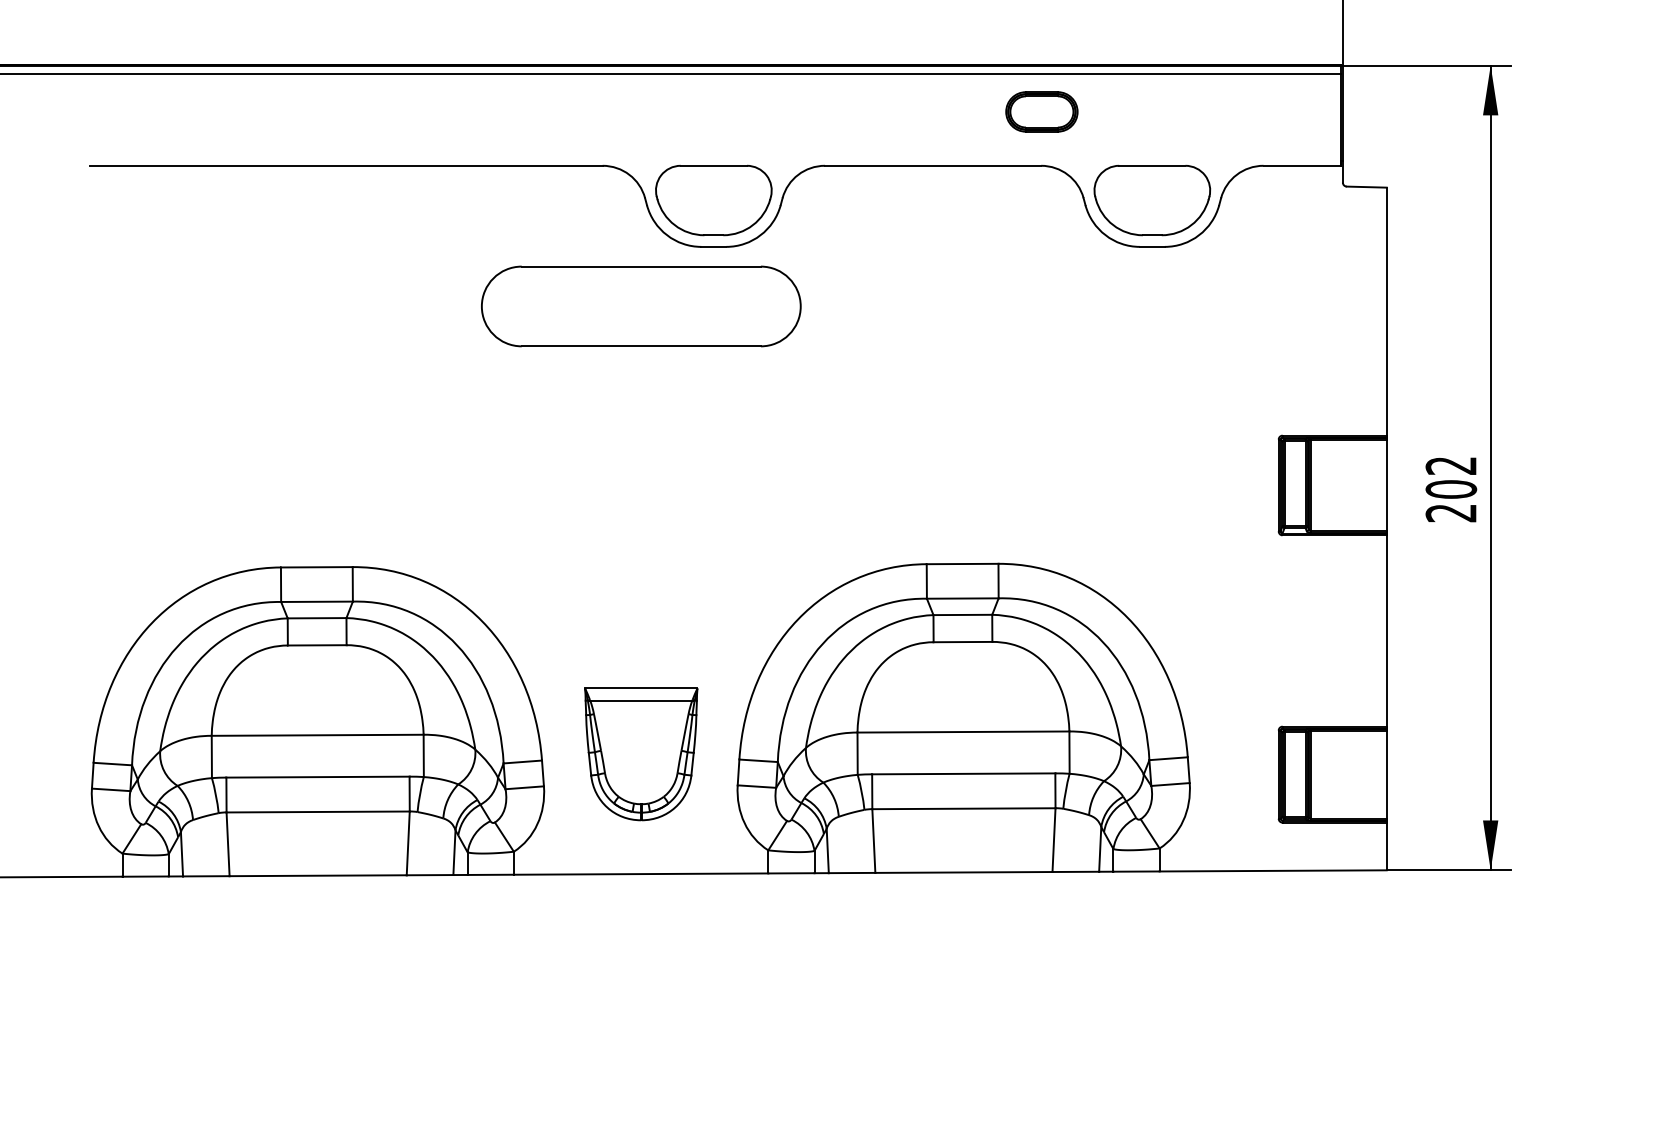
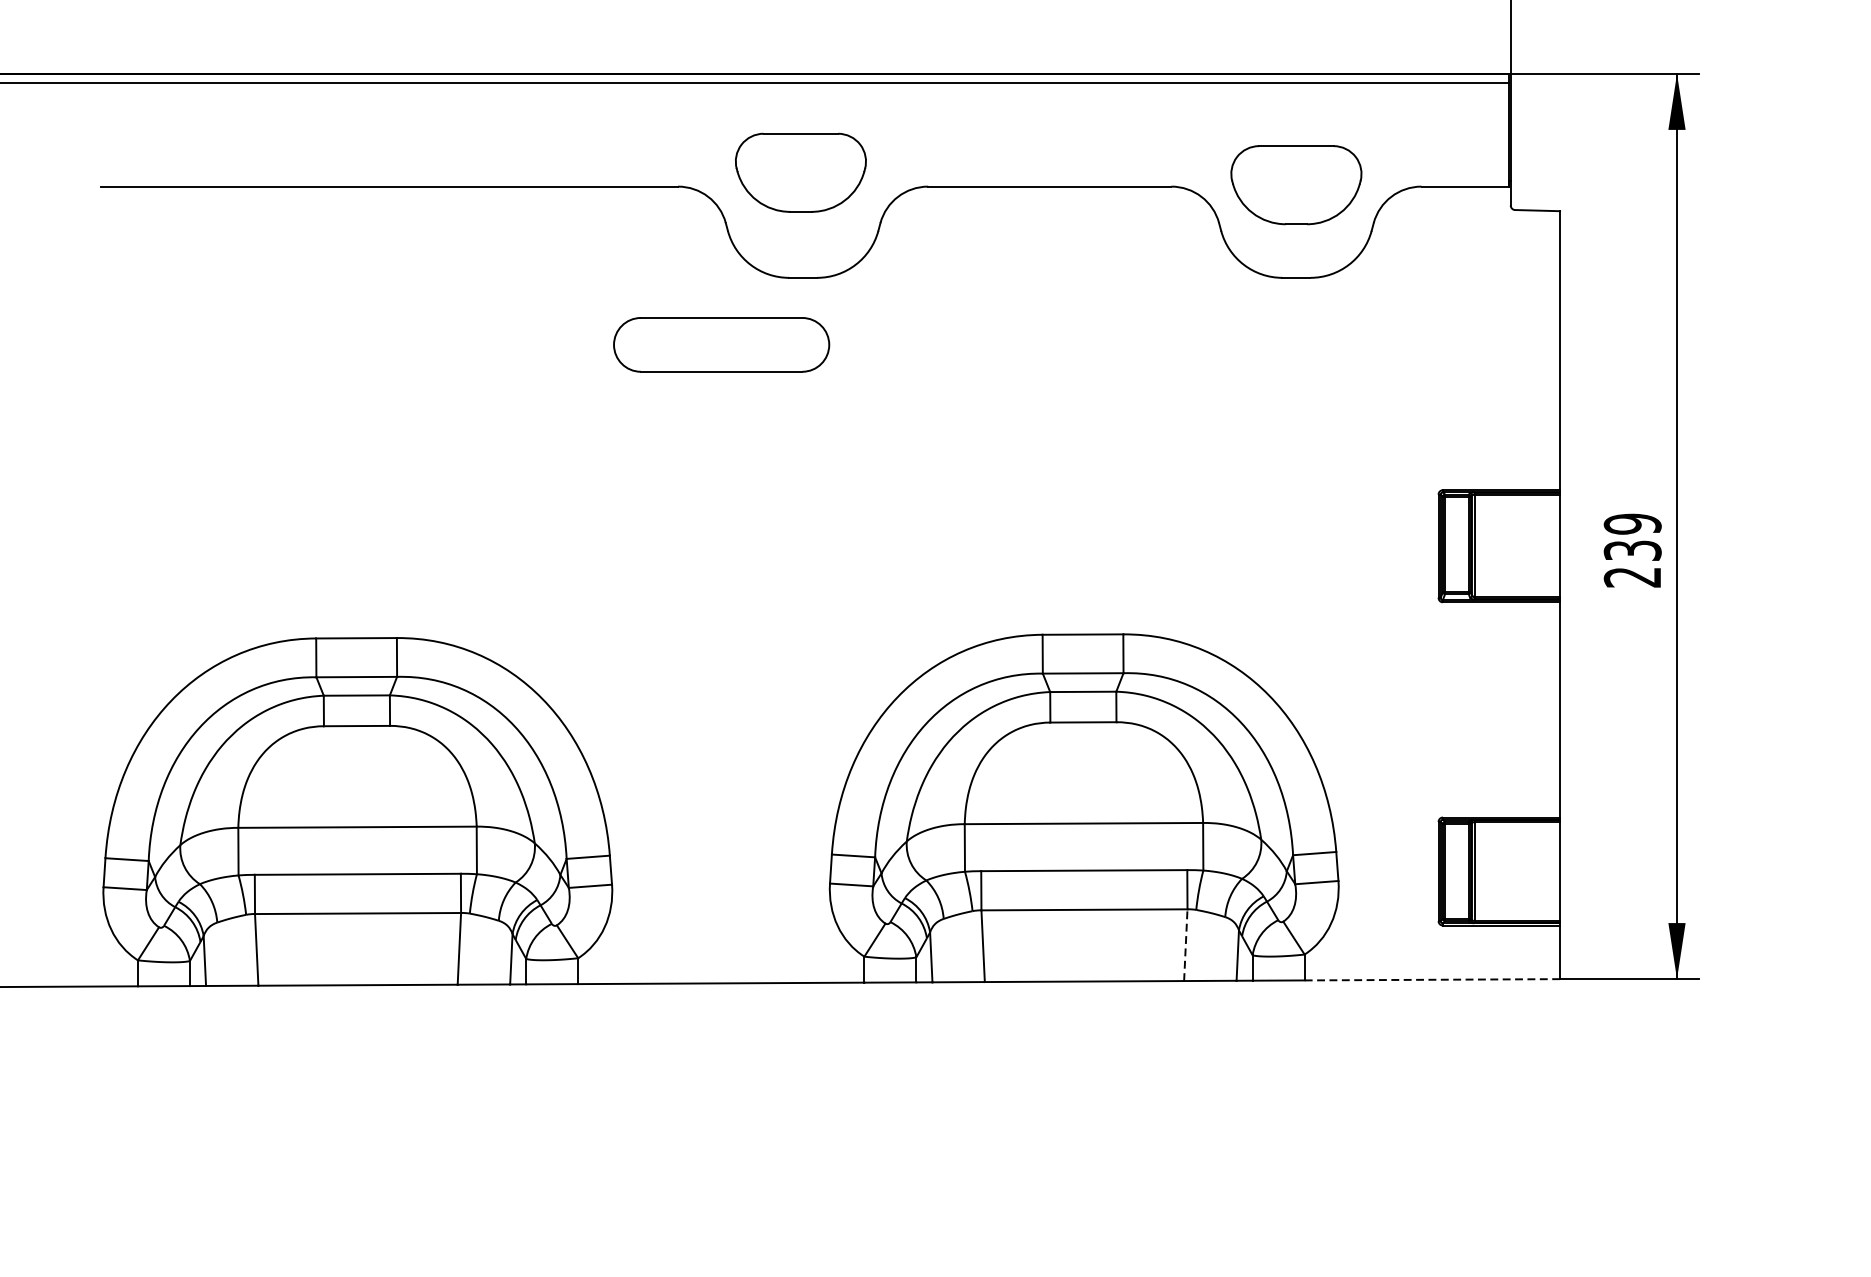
part: (1041, 111) -> (1171, 125), removed
part: (713, 200) -> (800, 172), moved
part: (1152, 200) -> (1296, 185), moved
part: (641, 306) -> (721, 344), size x0.6
text: (1451, 477) -> (1632, 537), 202 -> 239
part: (641, 754) -> (721, 848), removed
line: (1054, 840) -> (1186, 945), solid -> dashed
line: (1273, 870) -> (1432, 979), solid -> dashed

